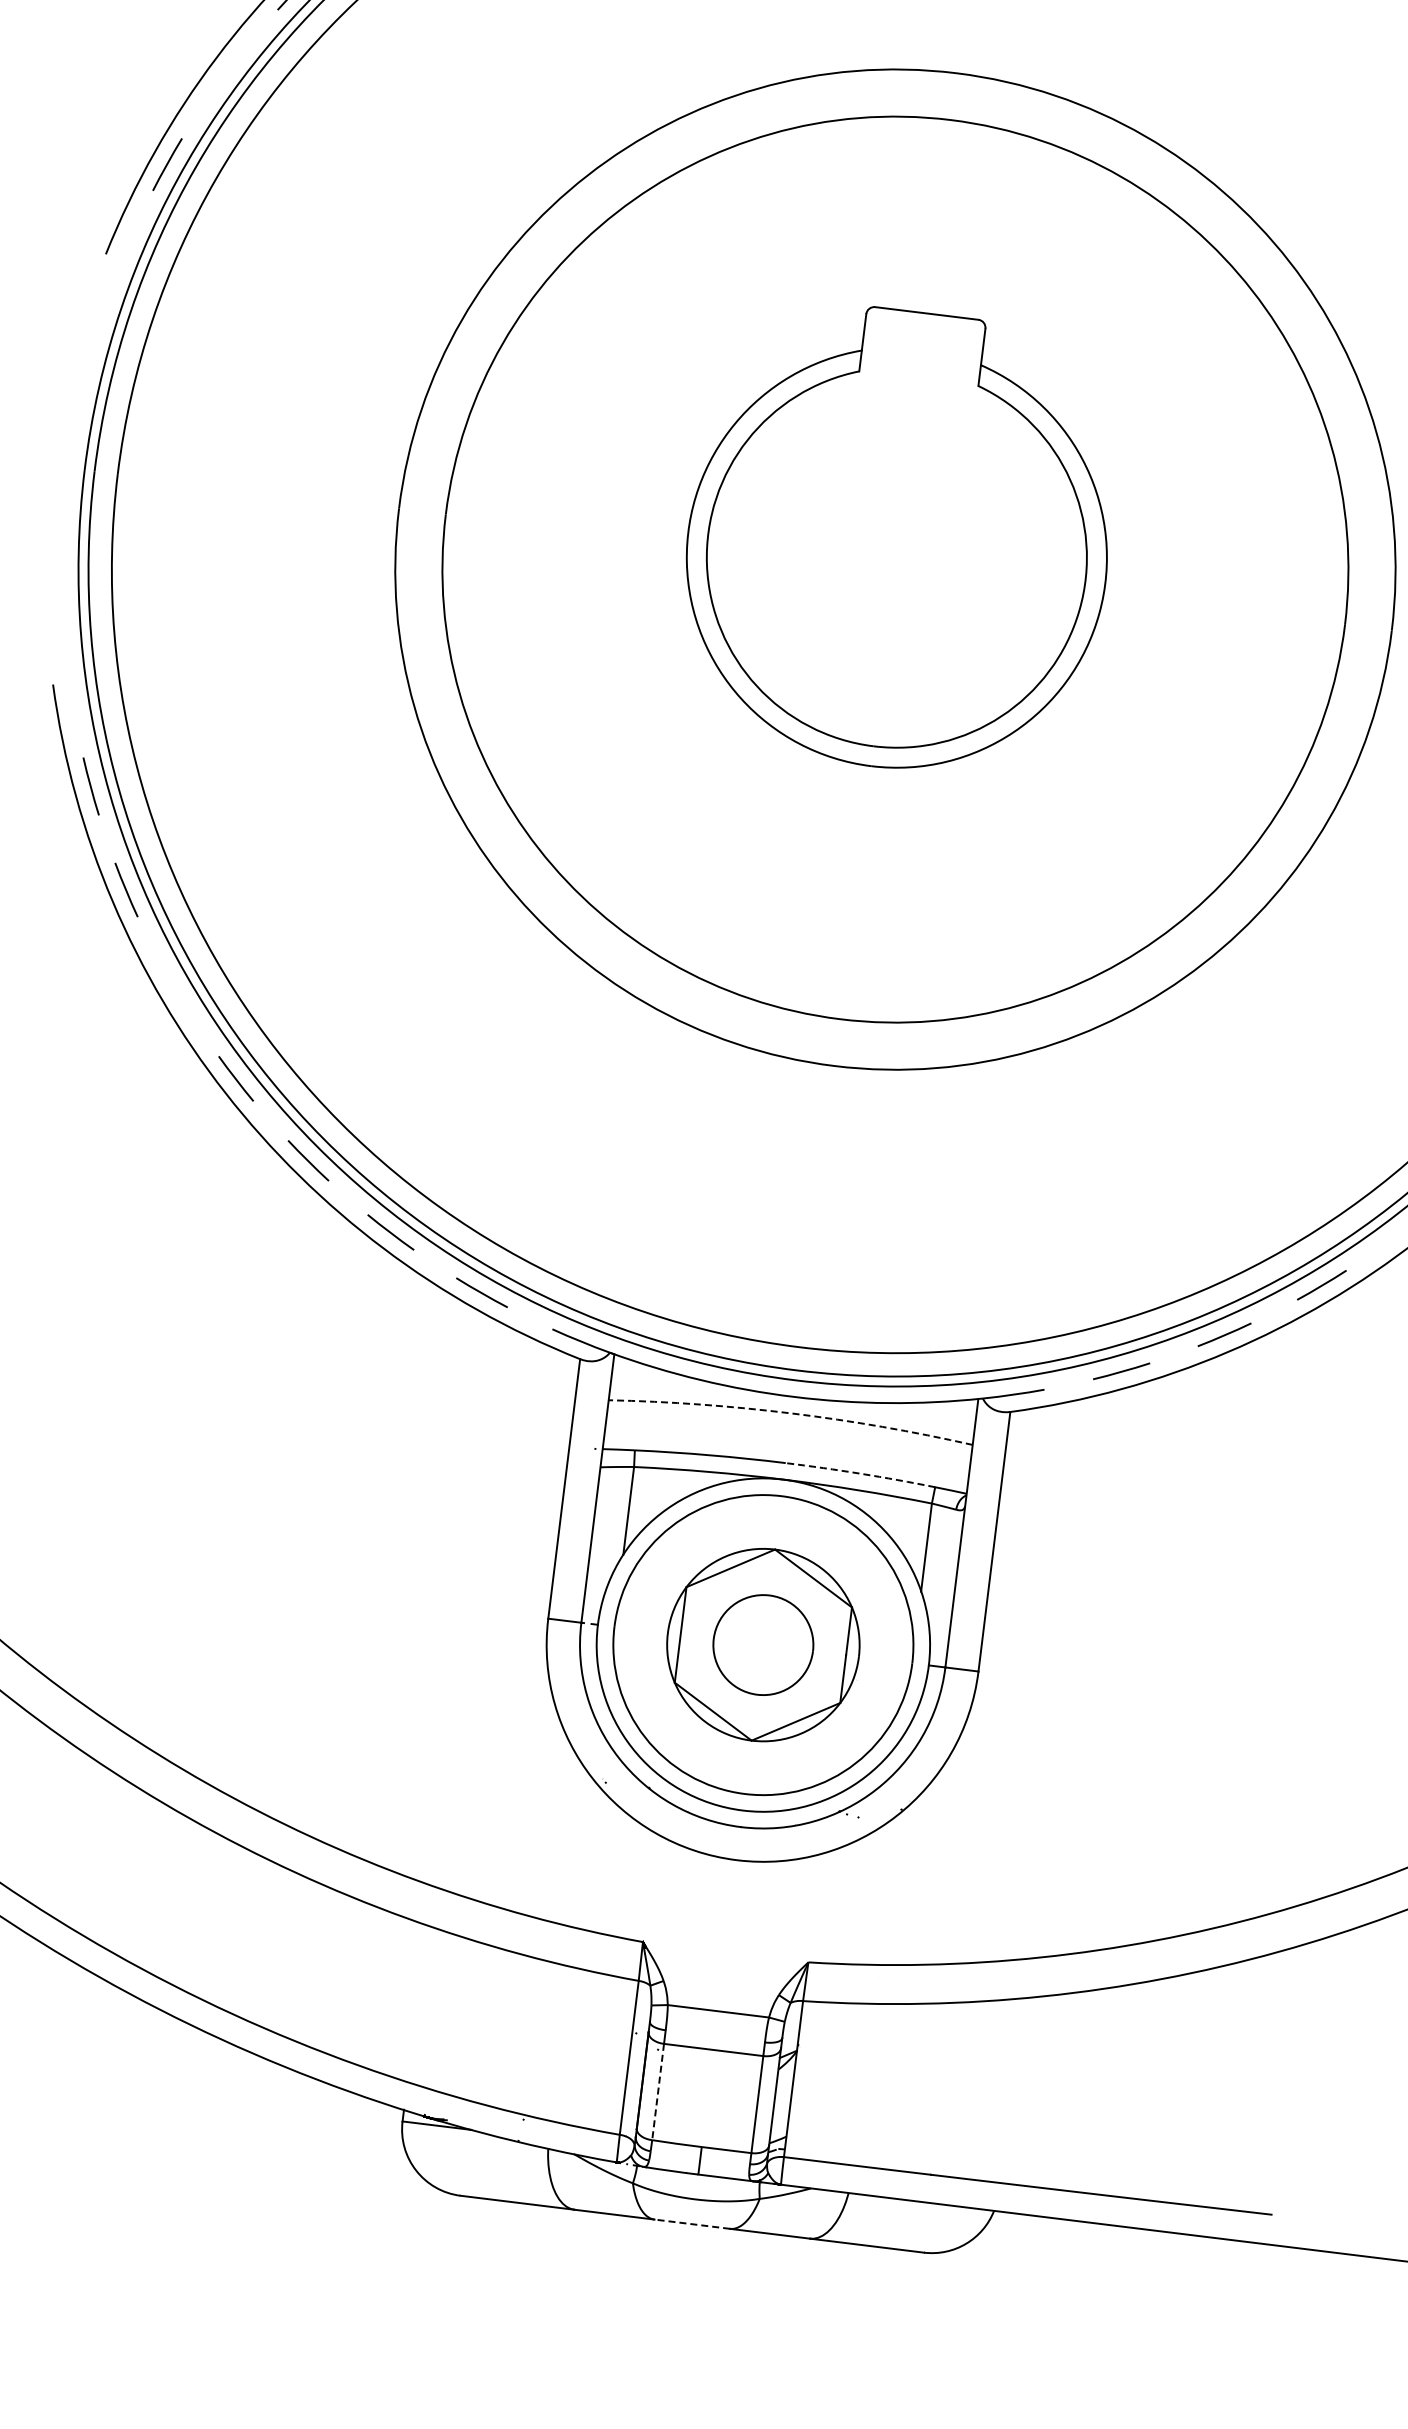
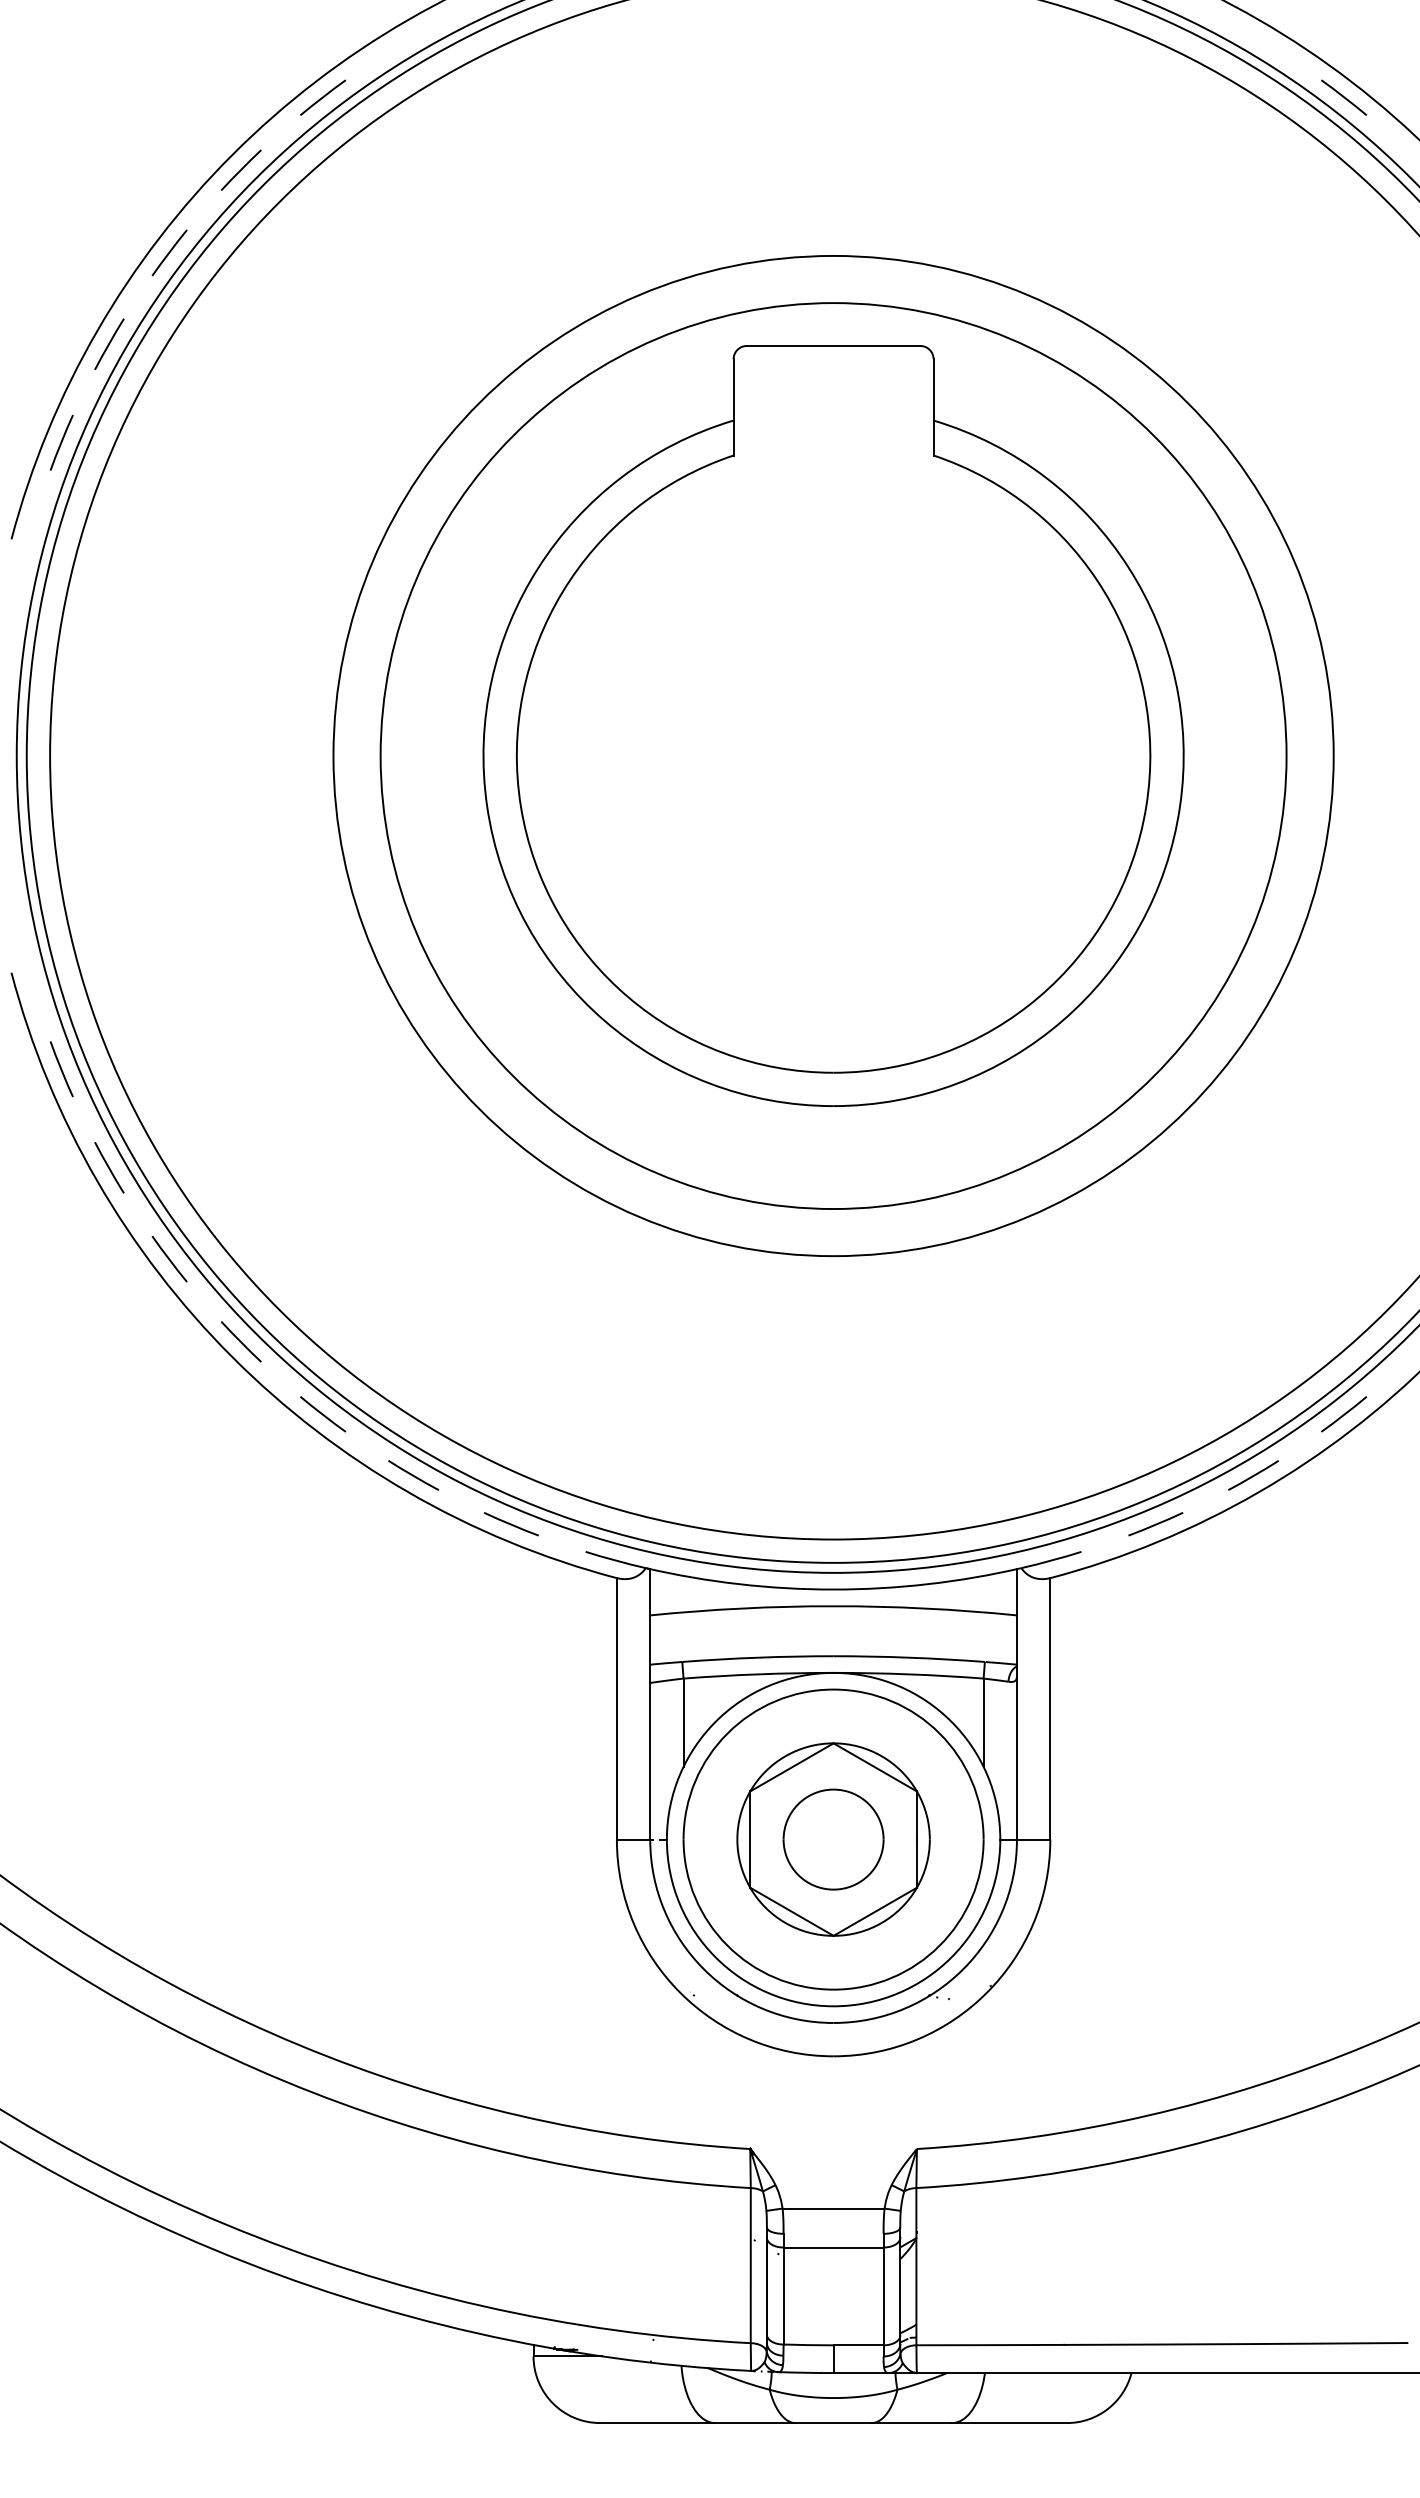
line: (226, 72) -> (109, 344), added
part: (899, 539) -> (833, 725), size x1.67
line: (175, 987) -> (169, 1258), added
arc: (791, 1413) -> (833, 1606), dashed -> solid
arc: (860, 1473) -> (909, 1657), dashed -> solid
line: (657, 2092) -> (783, 2296), dashed -> solid
line: (692, 2224) -> (833, 2423), dashed -> solid

